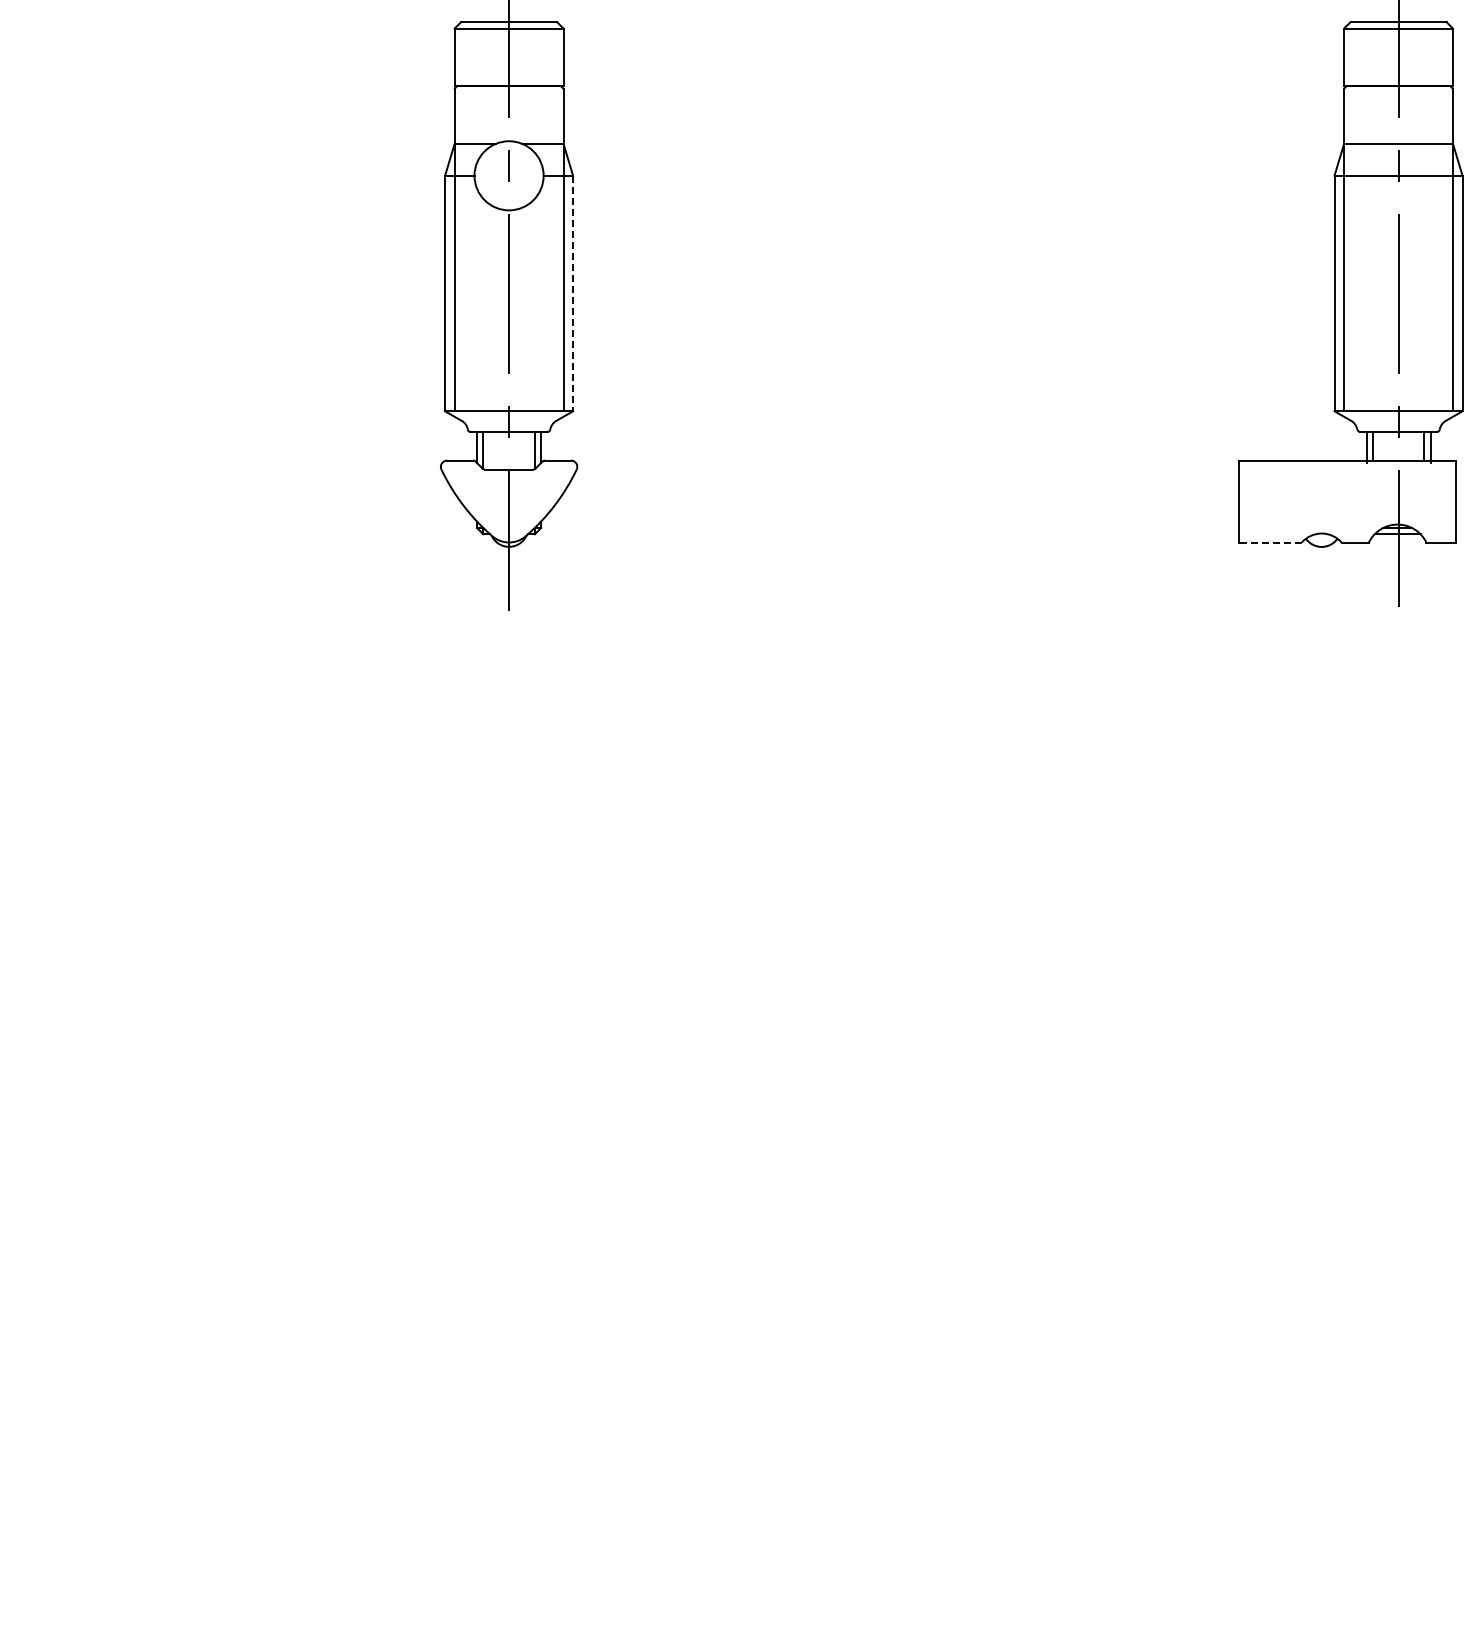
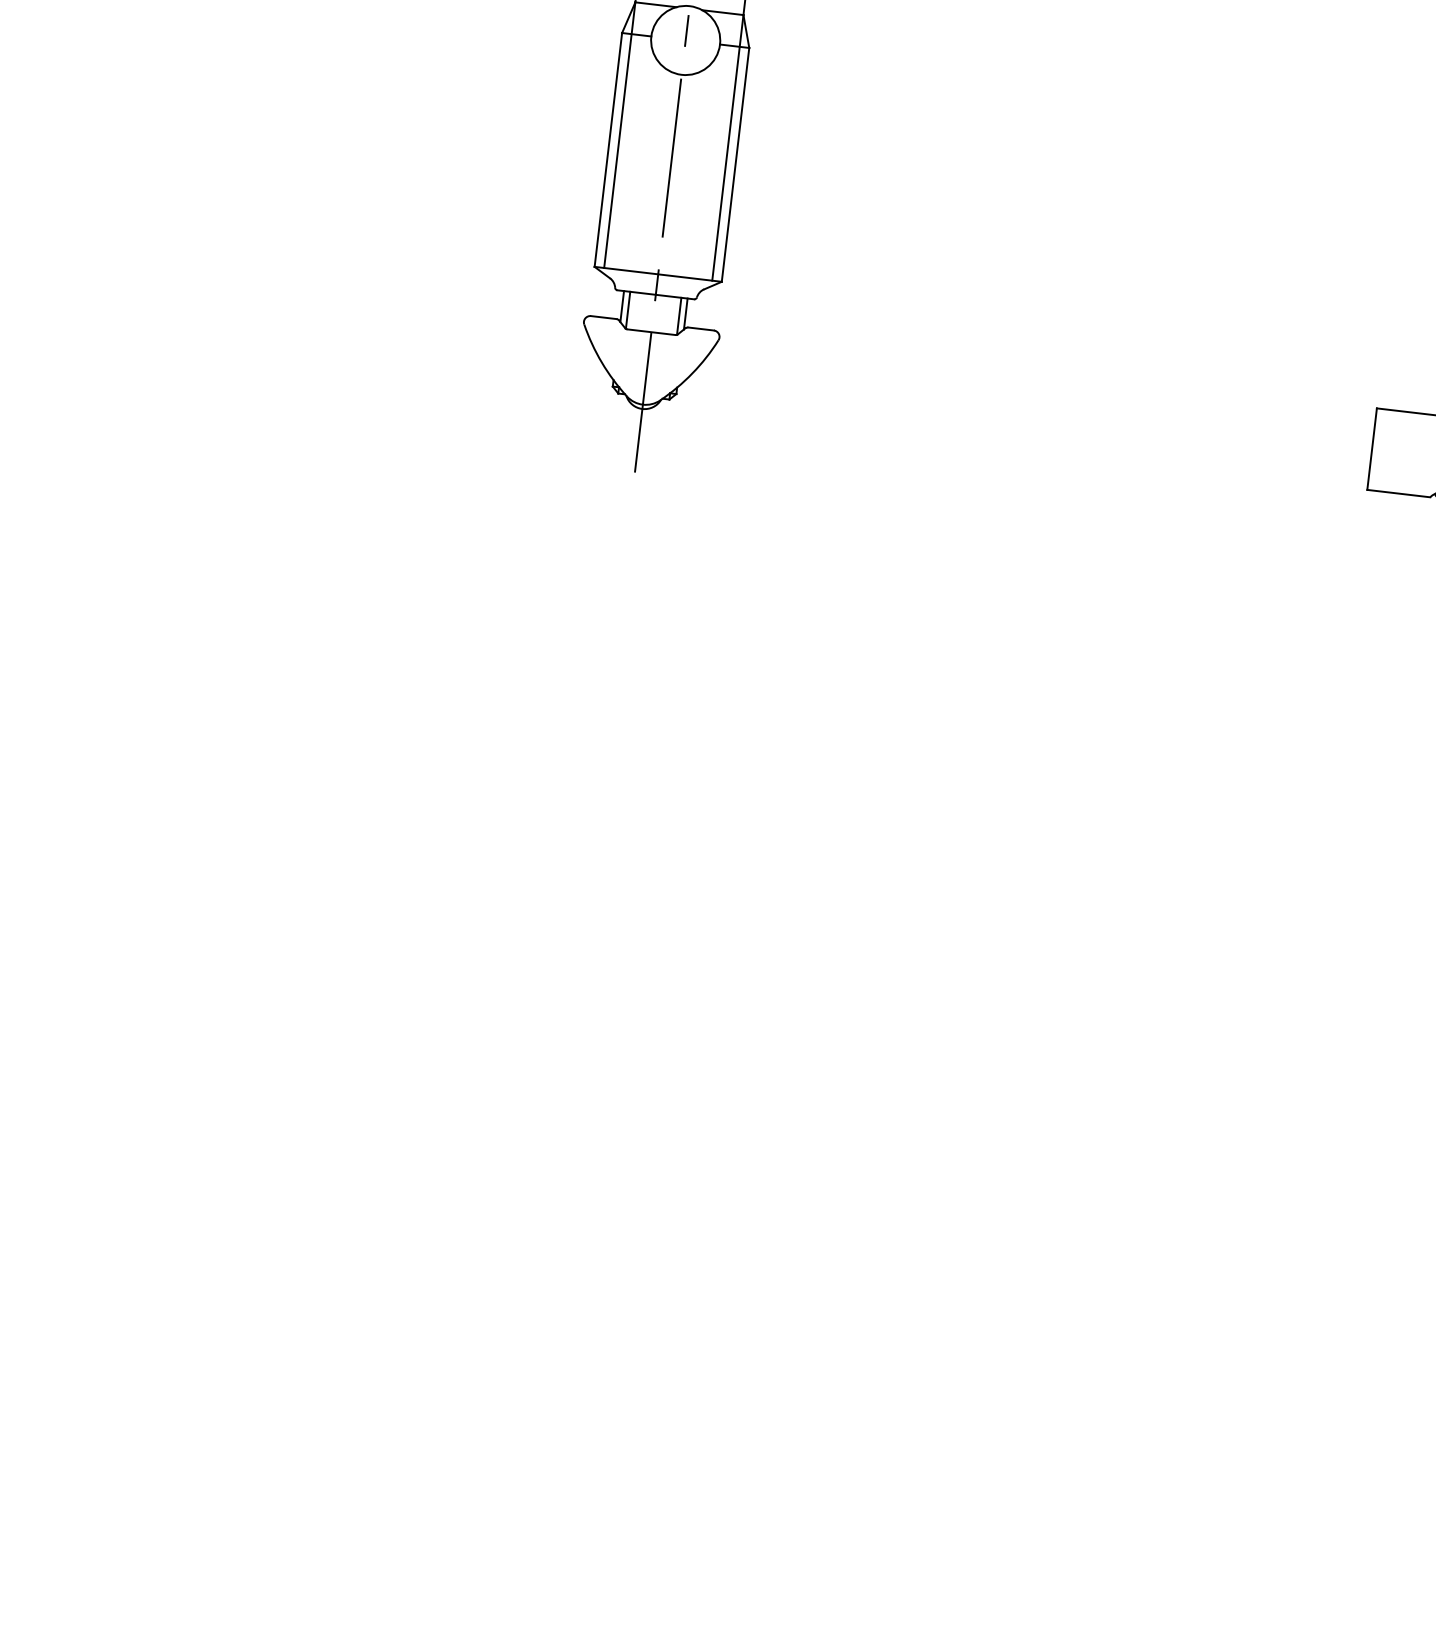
line: (573, 293) -> (735, 164), dashed -> solid
line: (1270, 542) -> (1399, 493), dashed -> solid

